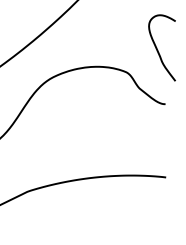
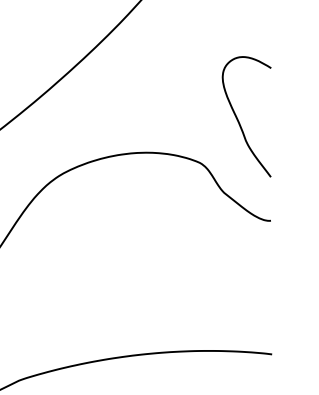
curve: (157, 47) -> (238, 115), moved

